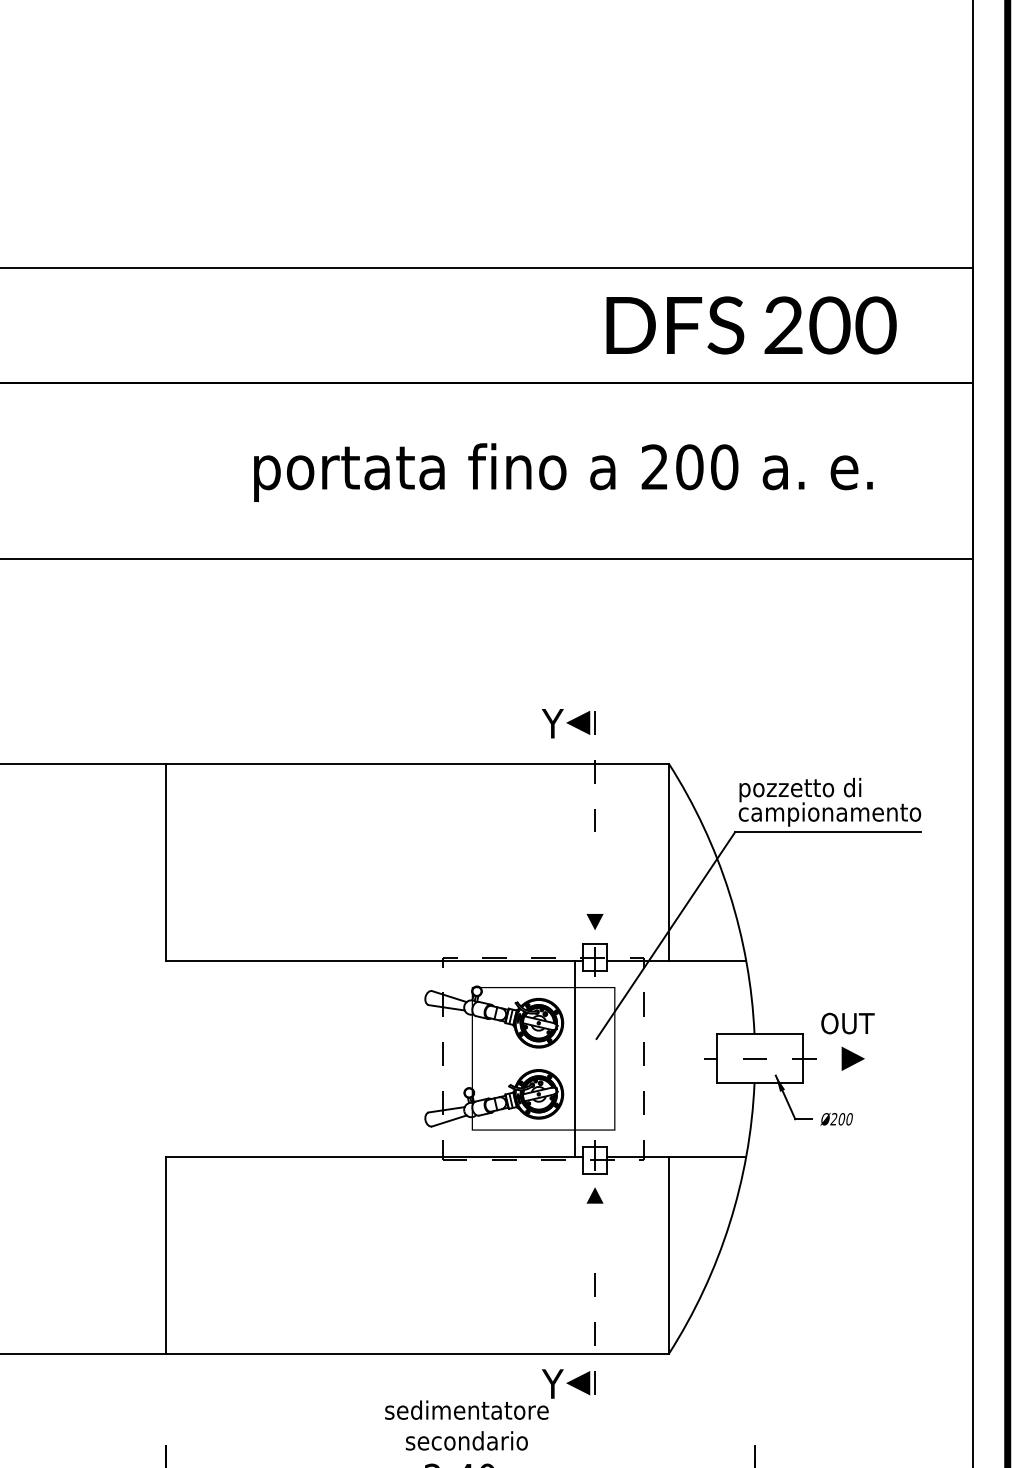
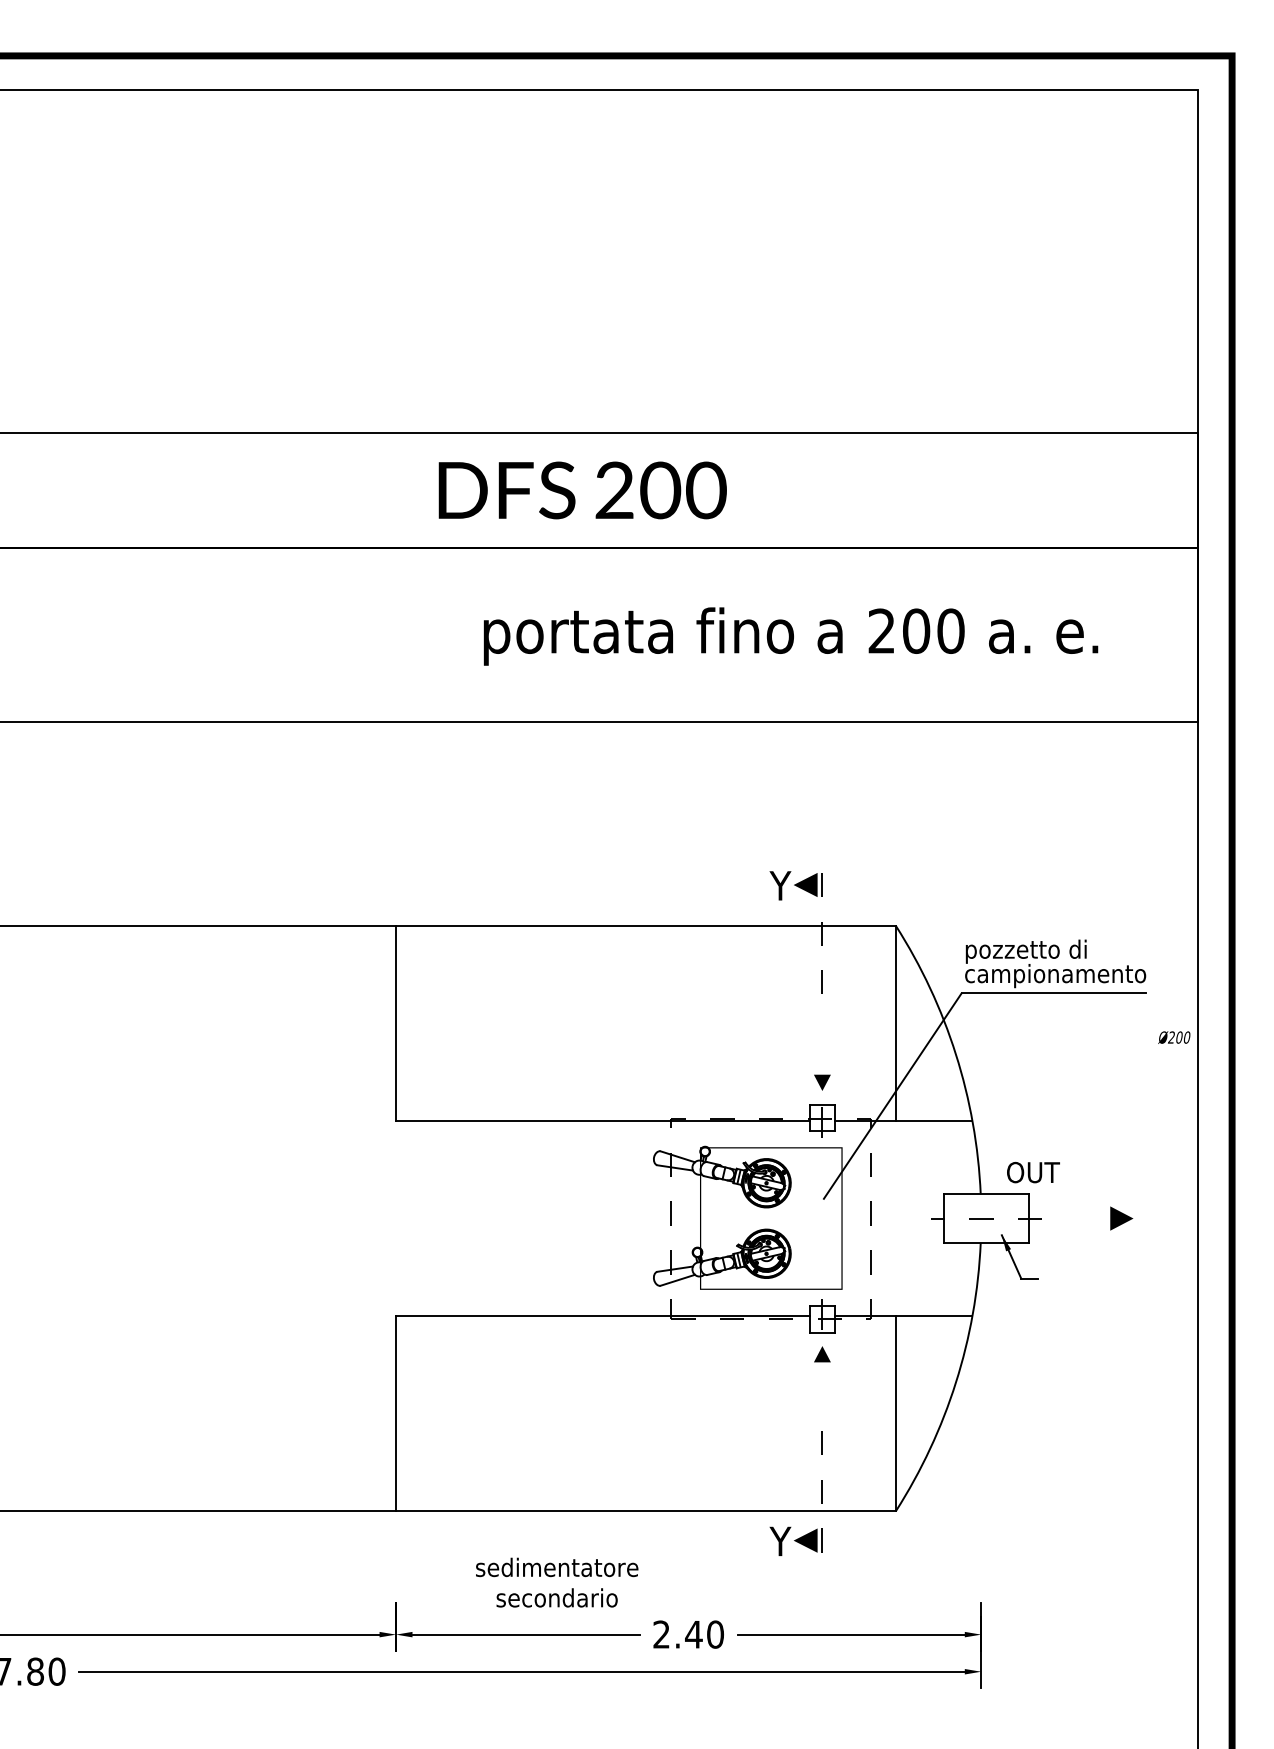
text: (751, 325) -> (582, 490), moved
text: (847, 1023) -> (1033, 1172), moved
line: (575, 1058) -> (802, 1218), removed
line: (852, 1058) -> (1121, 1218), moved
text: (836, 1119) -> (1174, 1037), moved
text: (467, 1425) -> (557, 1582), moved

